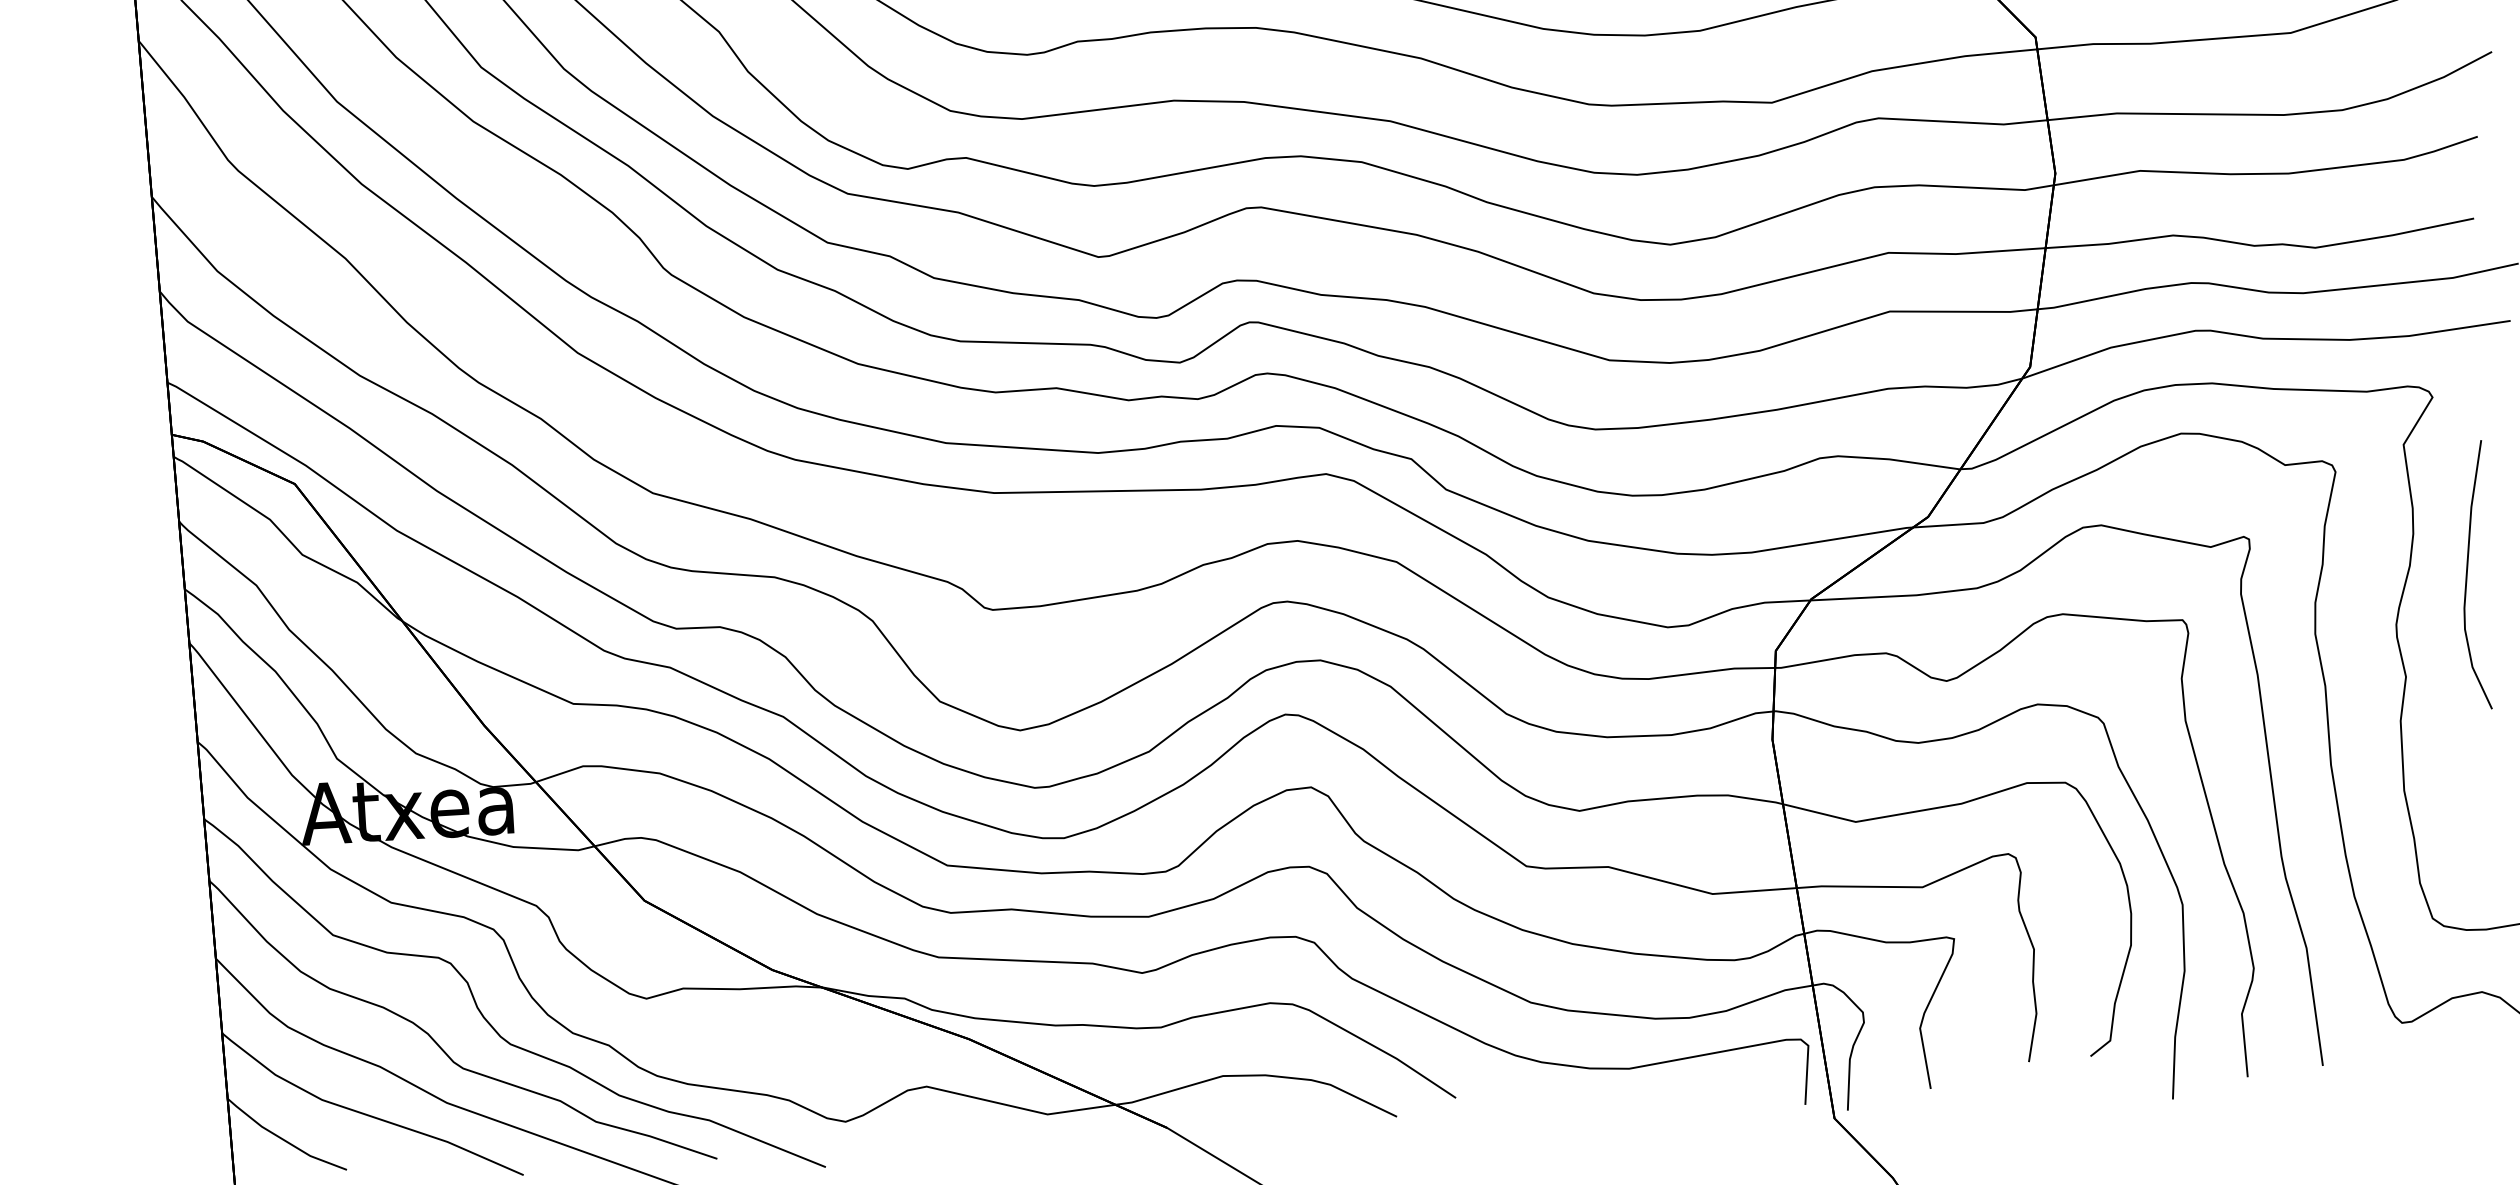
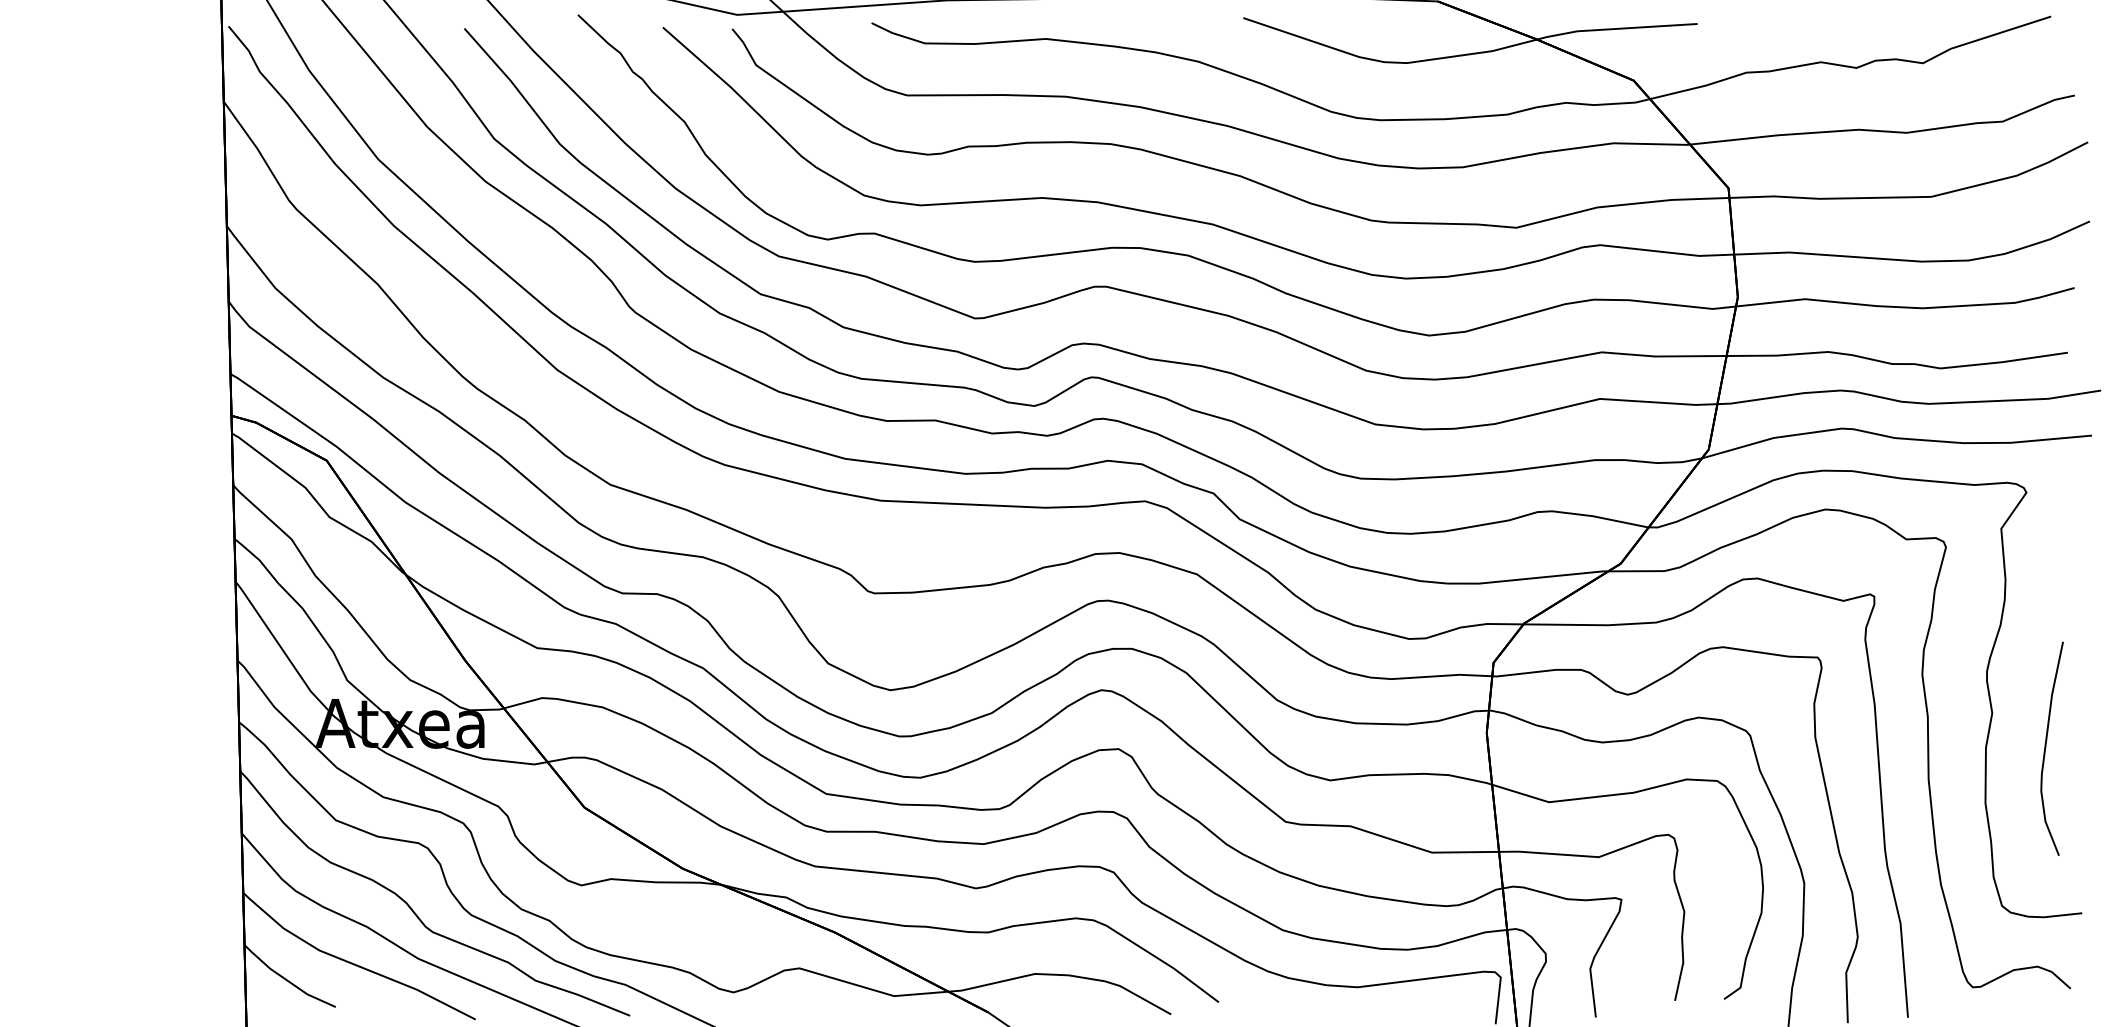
curve: (2468, 575) -> (2046, 748), moved

